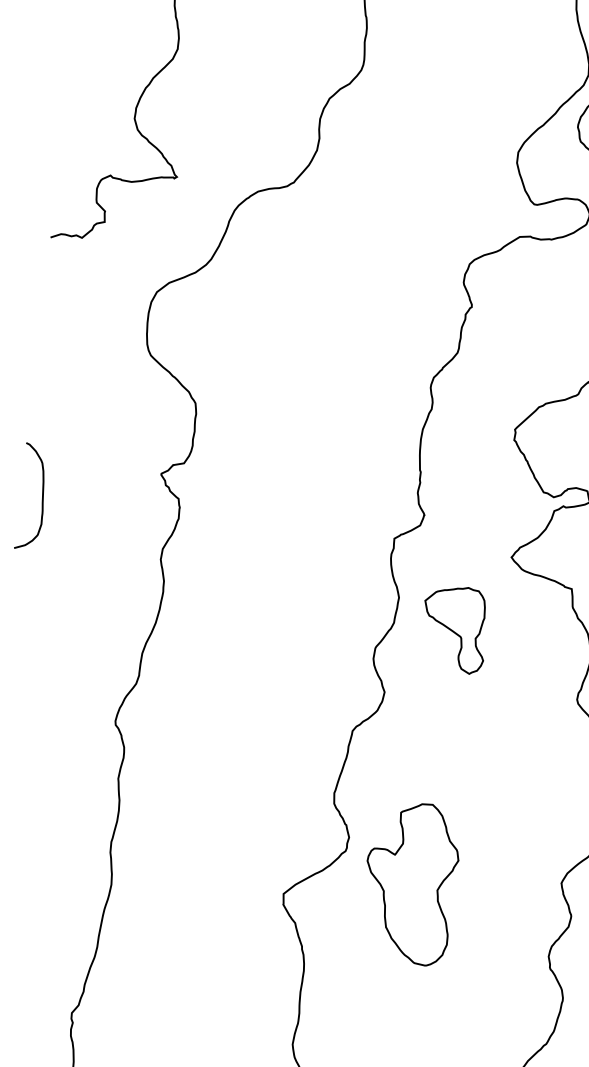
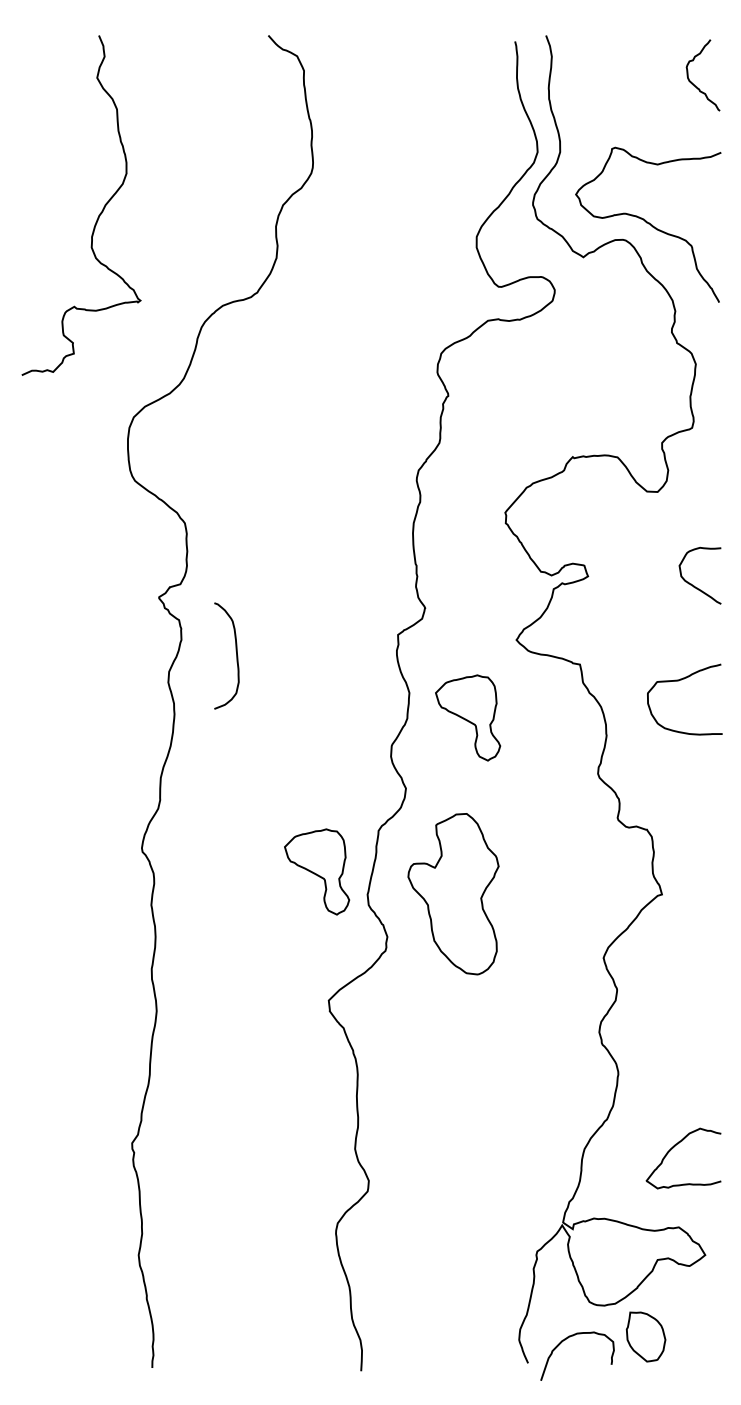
curve: (42, 497) -> (236, 655), moved
part: (287, 764) -> (317, 871), added
part: (410, 883) -> (453, 894), moved

